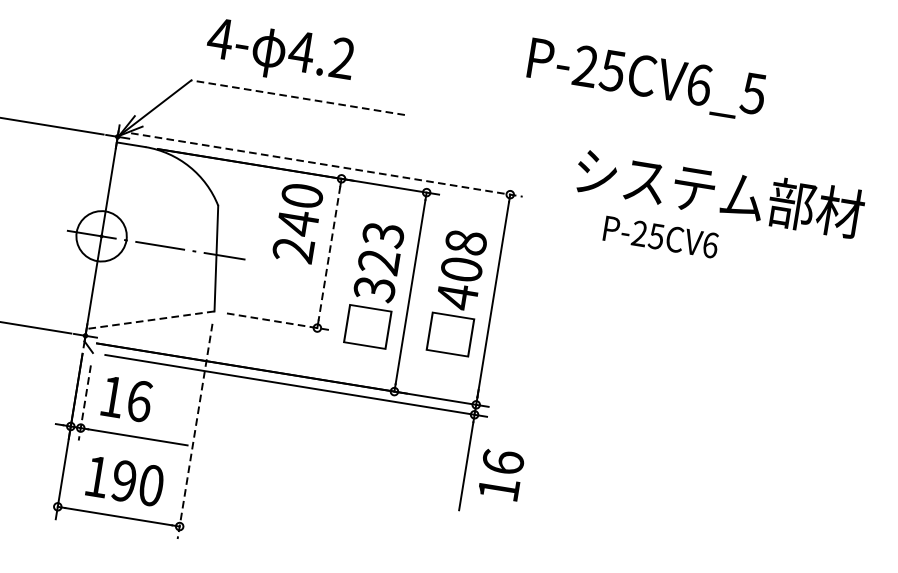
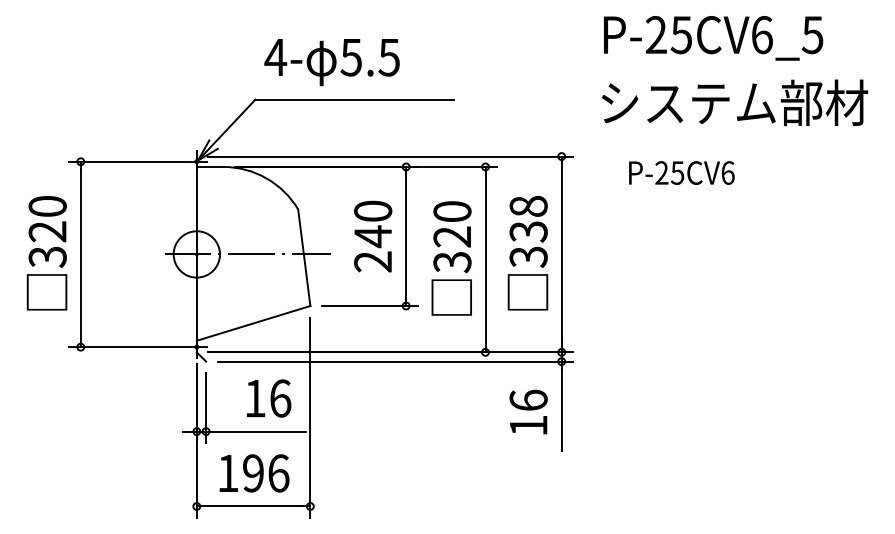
text: (321, 54) -> (369, 57), 4.2 -> 5.5
text: (646, 80) -> (713, 38), moved
line: (297, 97) -> (354, 99), dashed -> solid
line: (327, 165) -> (391, 156), dashed -> solid
text: (720, 192) -> (735, 102), moved
text: (298, 223) -> (373, 236), moved
text: (383, 234) -> (452, 211), 323 -> 320
text: (660, 236) -> (681, 172), moved
line: (329, 253) -> (406, 236), dashed -> solid
text: (459, 283) -> (528, 244), 408 -> 338
line: (150, 320) -> (253, 323), dashed -> solid
line: (277, 322) -> (369, 306), dashed -> solid
text: (126, 399) -> (268, 398), moved
line: (85, 403) -> (206, 408), dashed -> solid
line: (195, 432) -> (310, 418), dashed -> solid
text: (501, 474) -> (528, 411), moved
text: (151, 485) -> (278, 473), 190 -> 196

